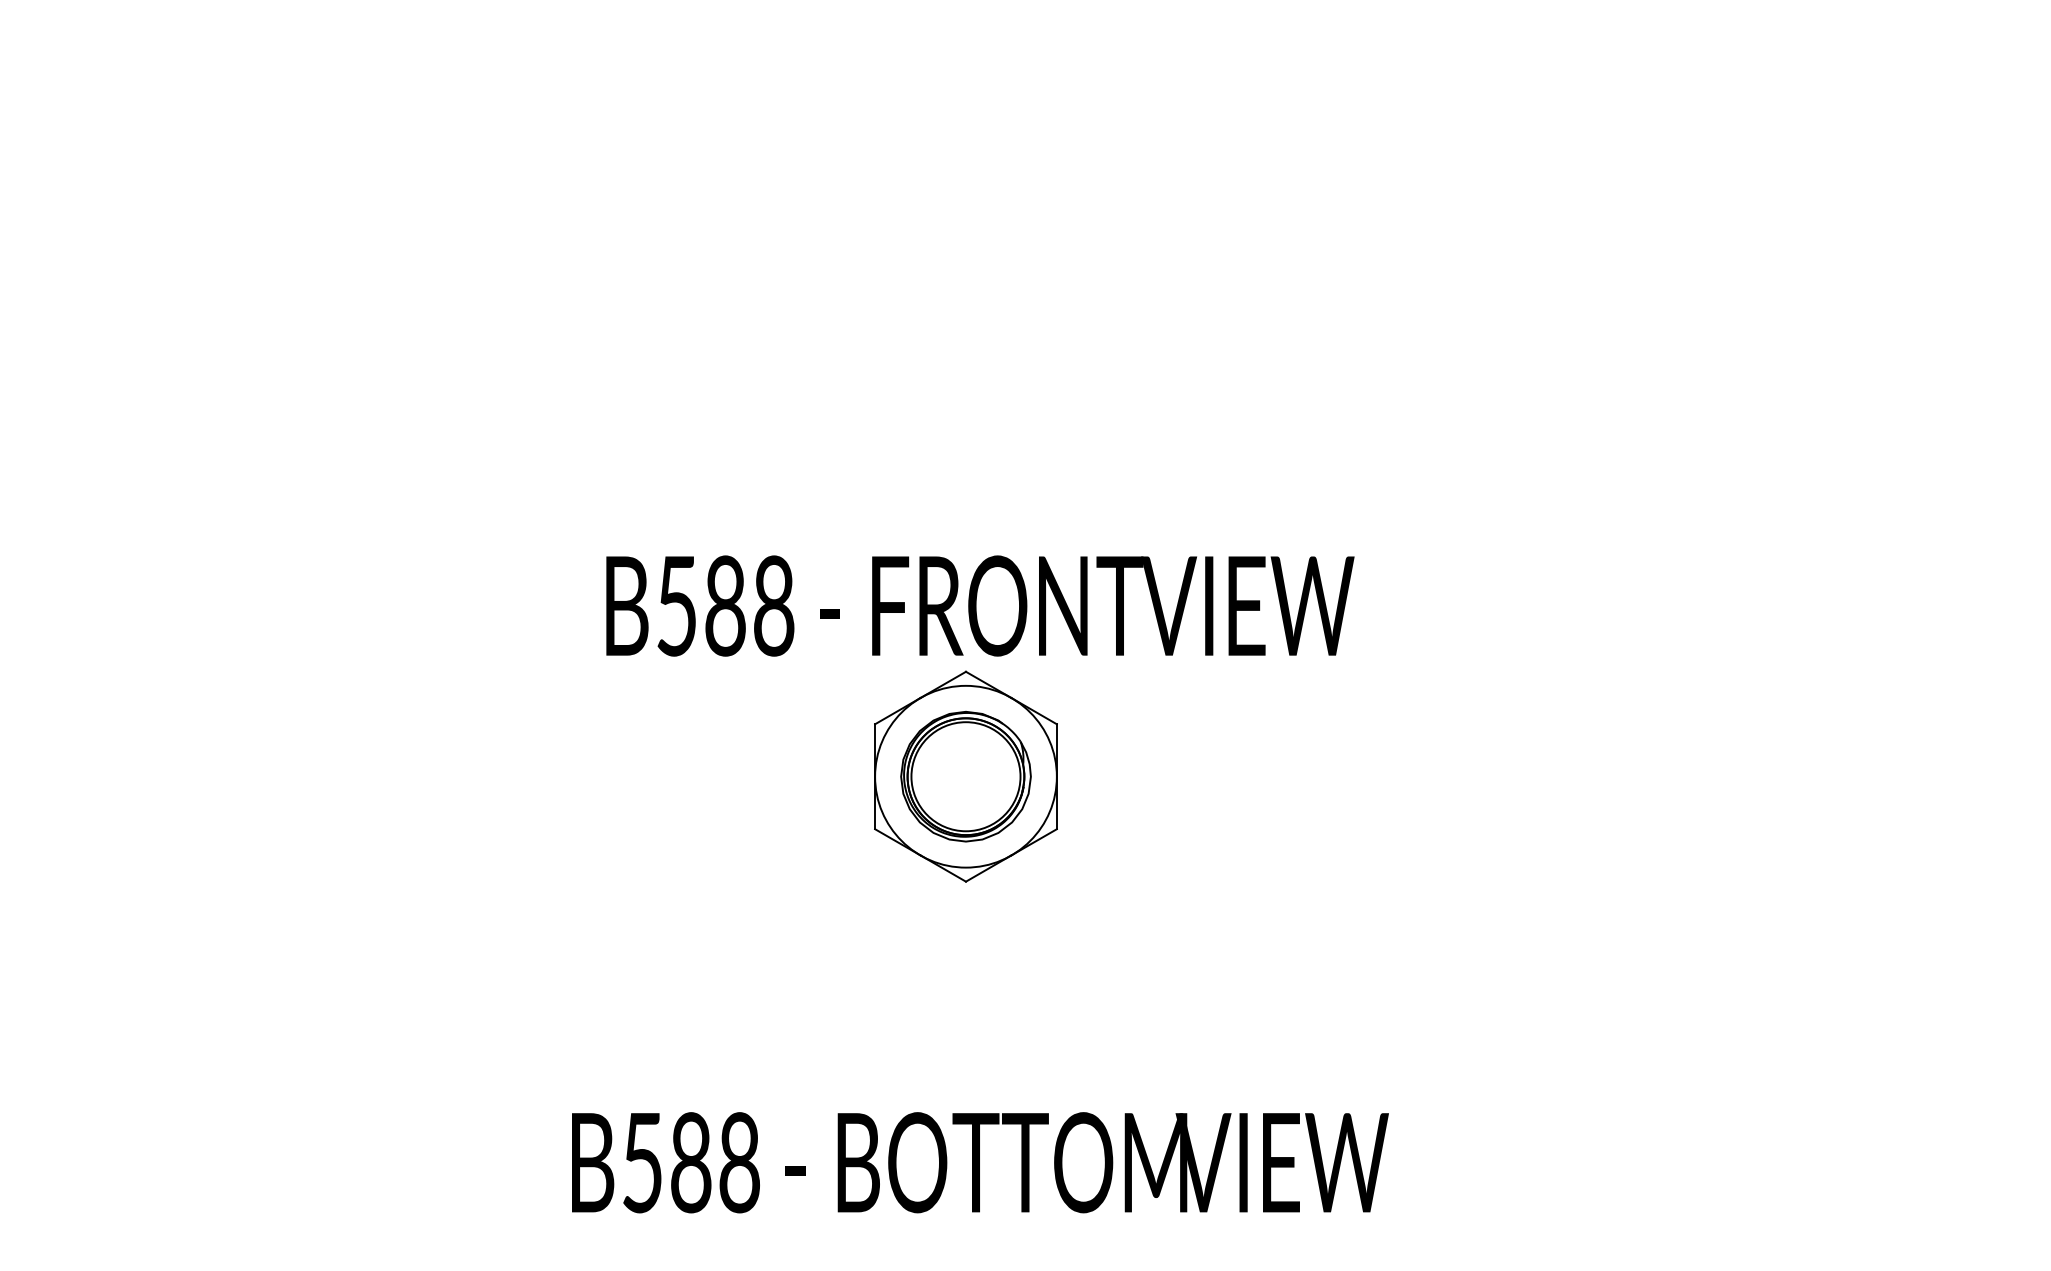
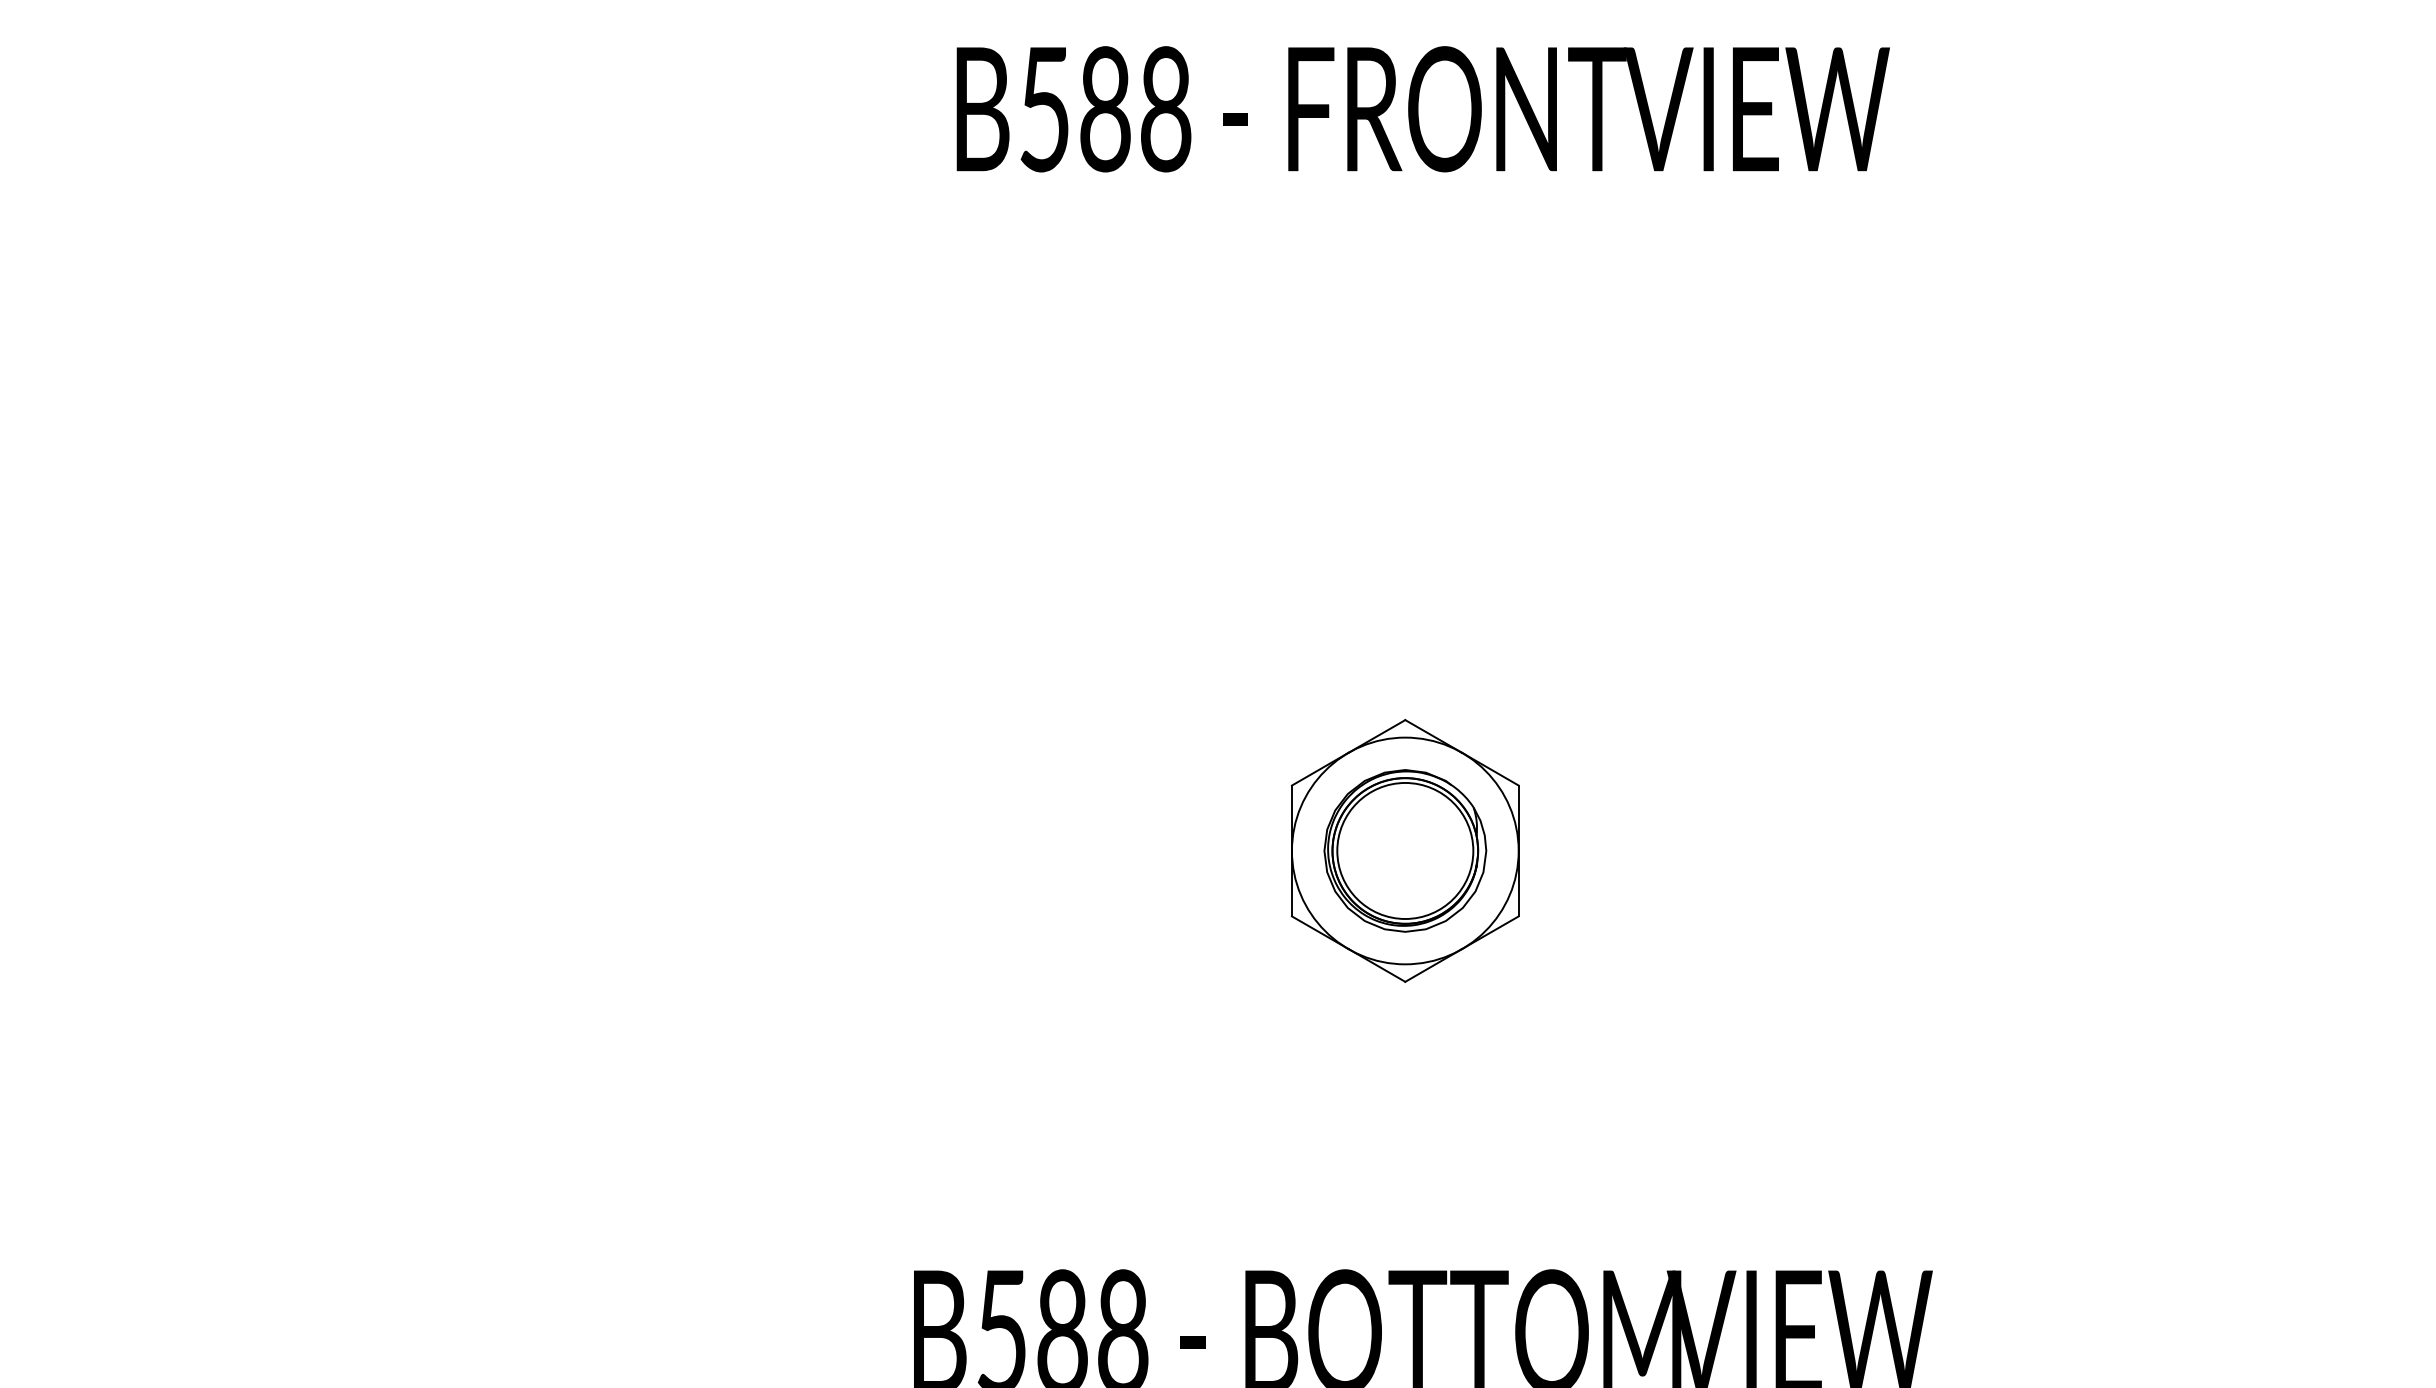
text: (980, 605) -> (1423, 108), moved

